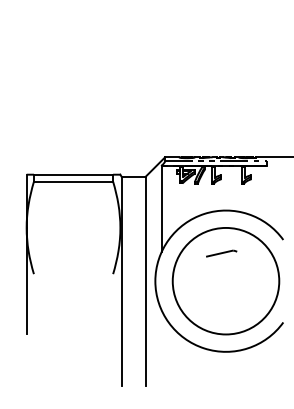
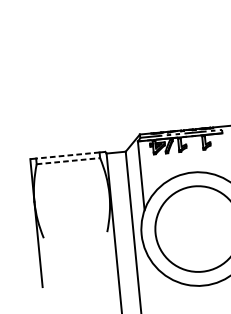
line: (73, 174) -> (67, 155), solid -> dashed
line: (73, 181) -> (68, 160), solid -> dashed
part: (221, 253) -> (192, 207), removed

